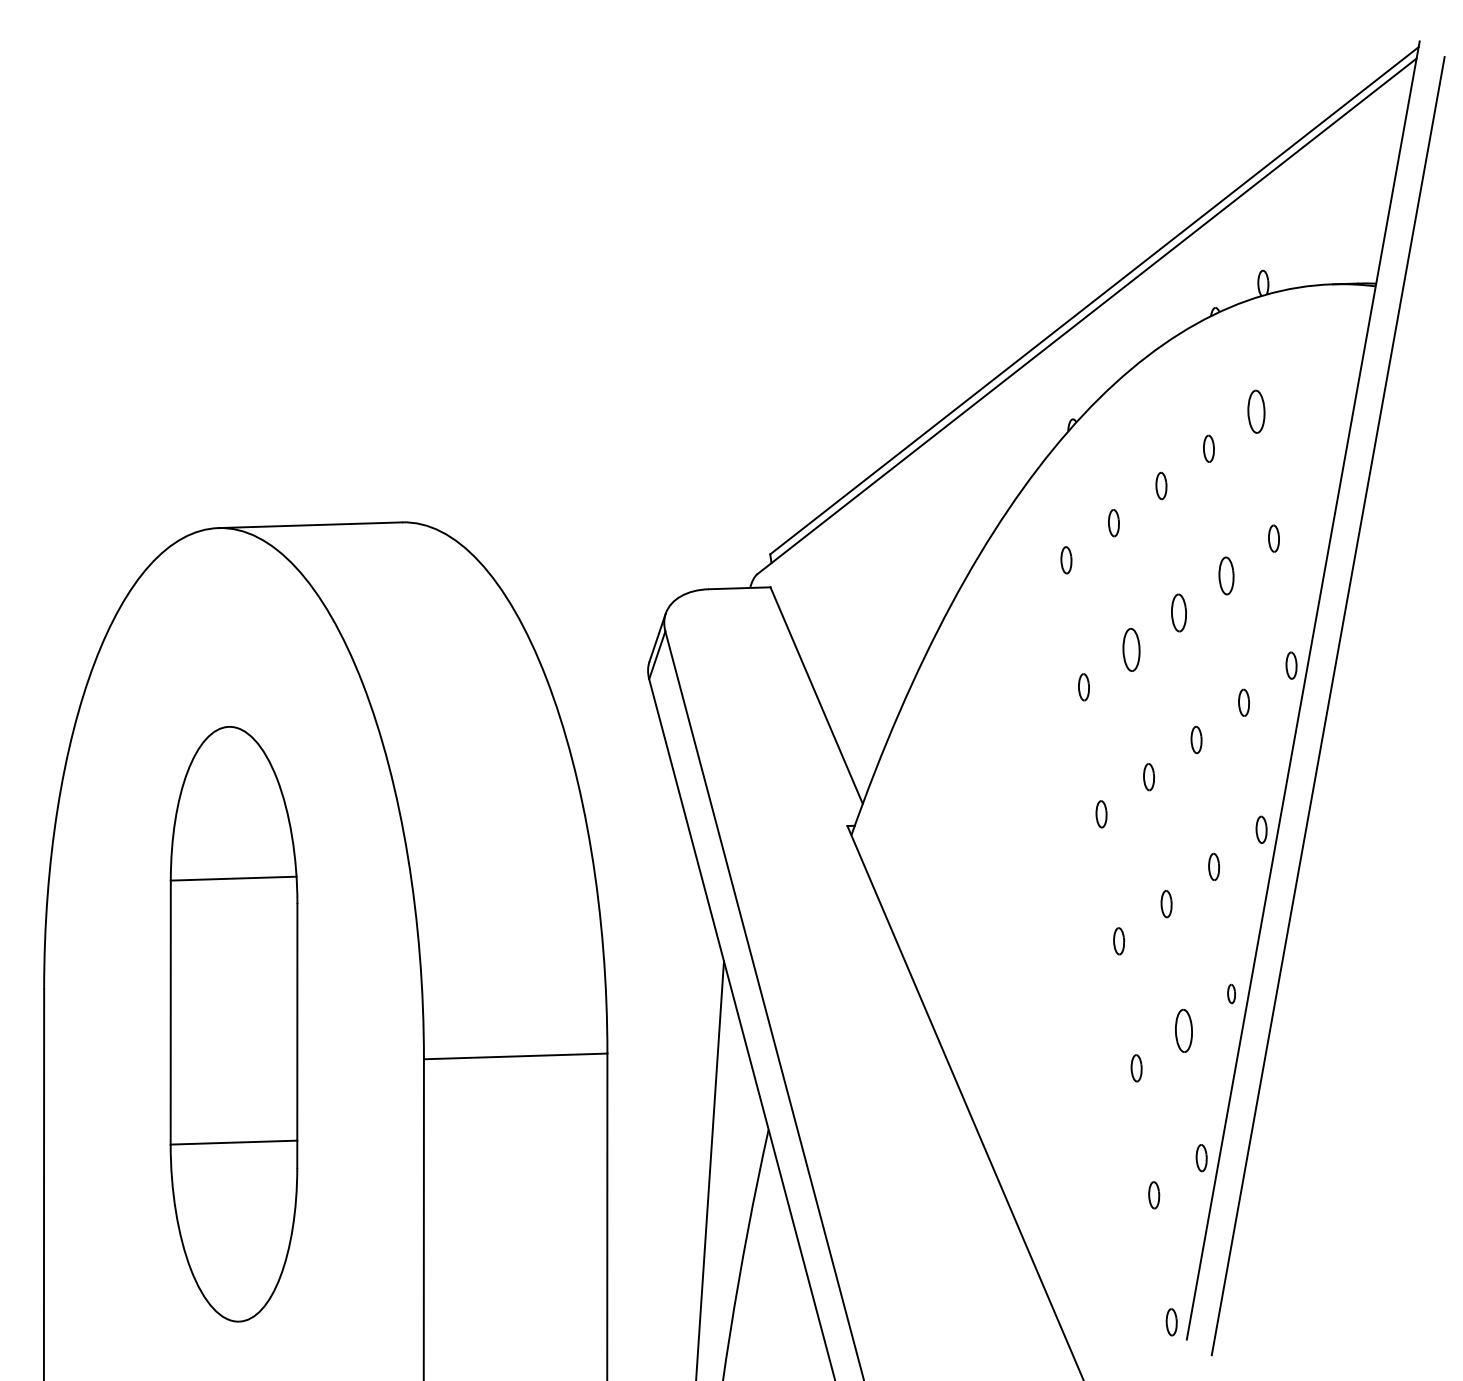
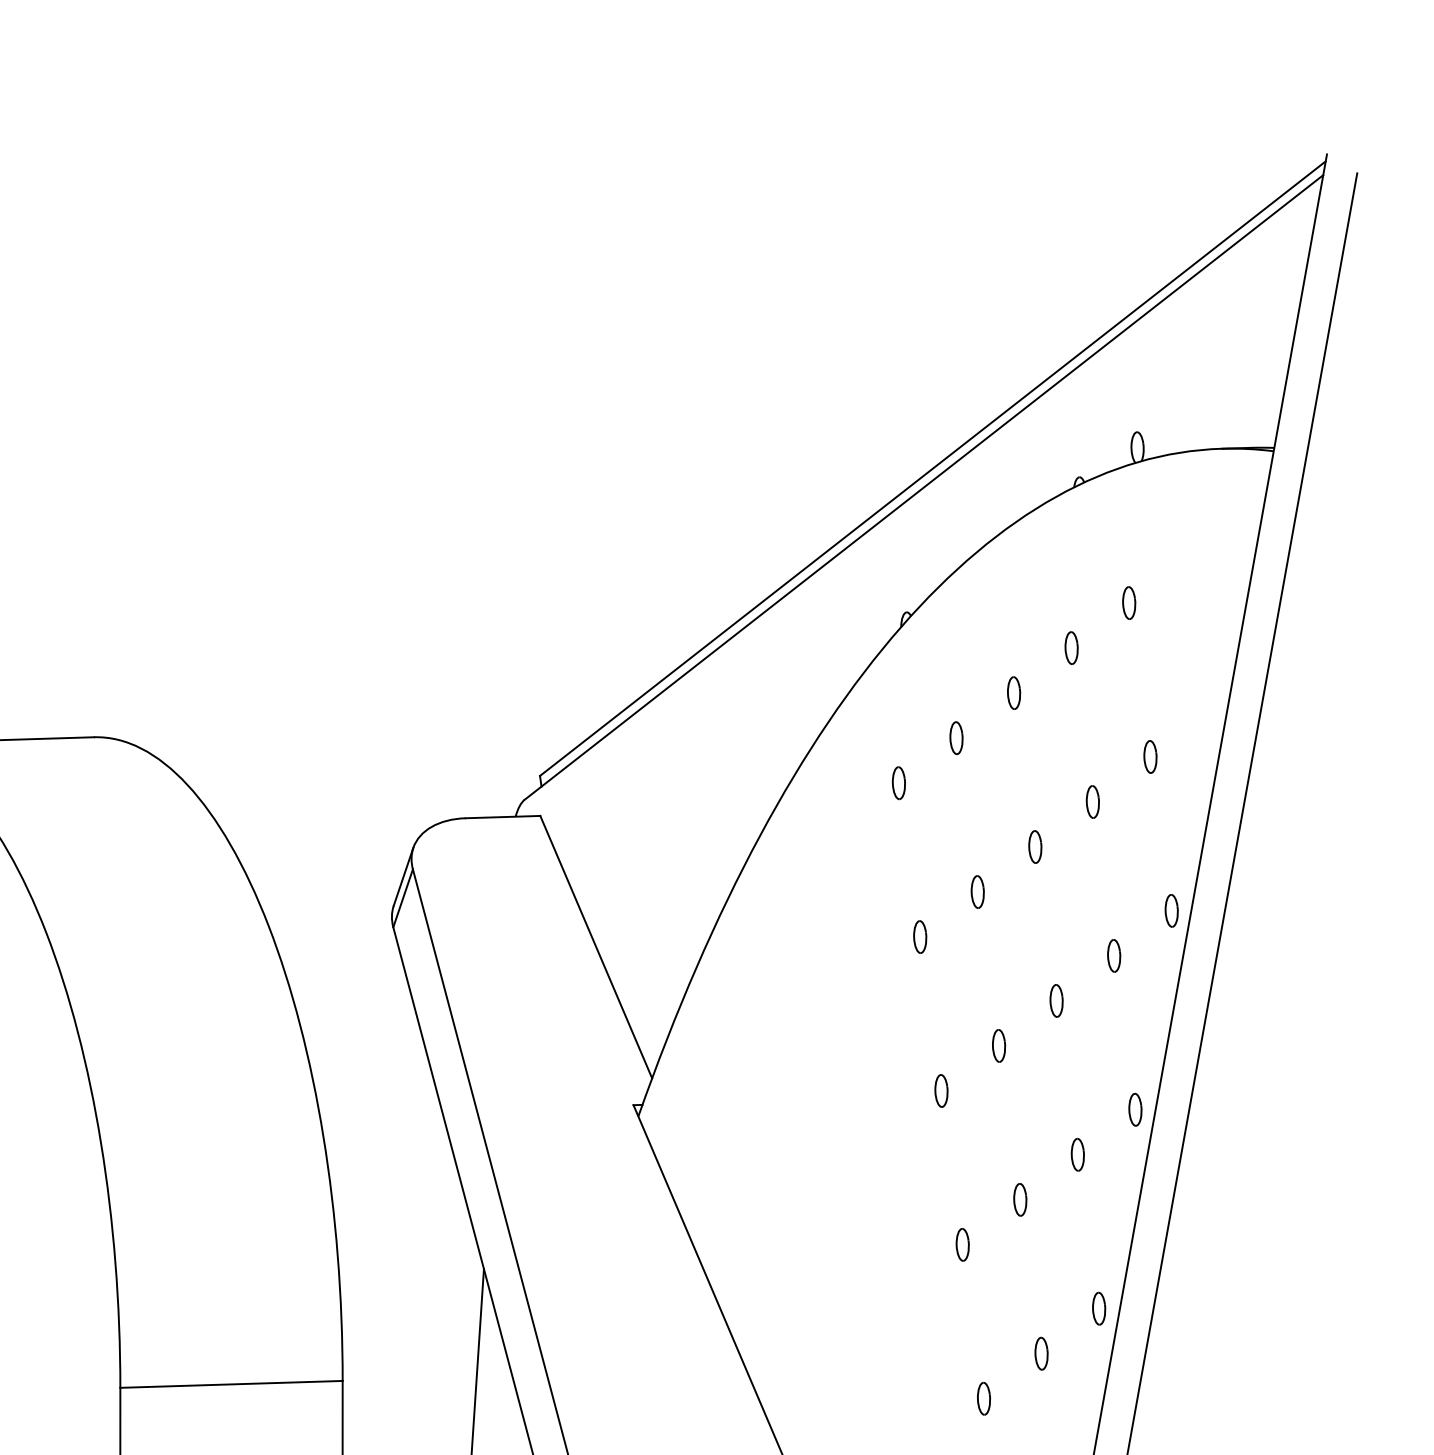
part: (1256, 411) -> (1129, 602), size x0.62
part: (1226, 575) -> (1092, 801), size x0.71
part: (1178, 612) -> (1034, 846), size x0.71
part: (1131, 650) -> (977, 892), size x0.62
part: (1231, 993) -> (1098, 1308), size x1.43
part: (1184, 1031) -> (1041, 1354), size x0.62

